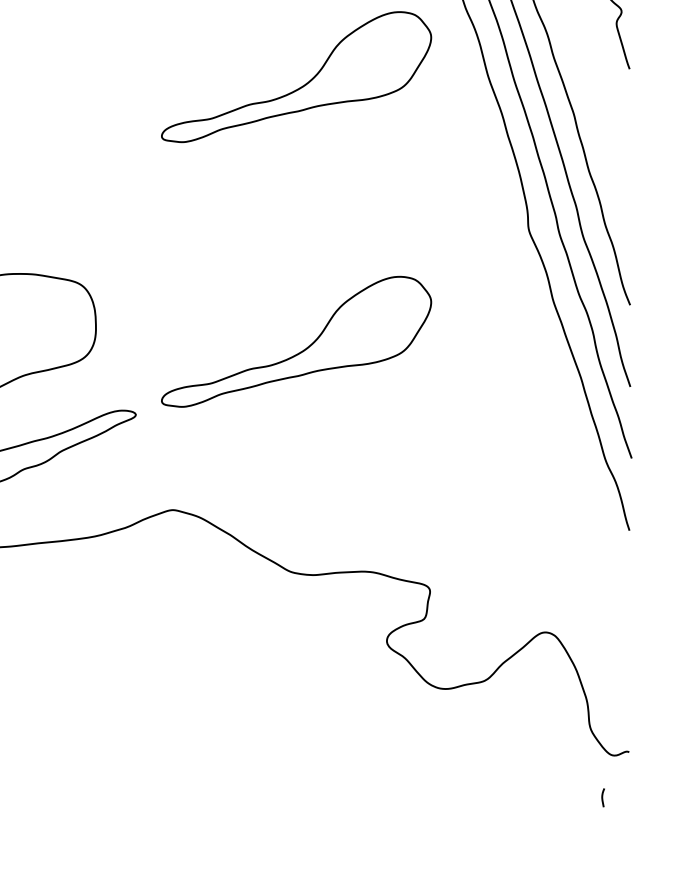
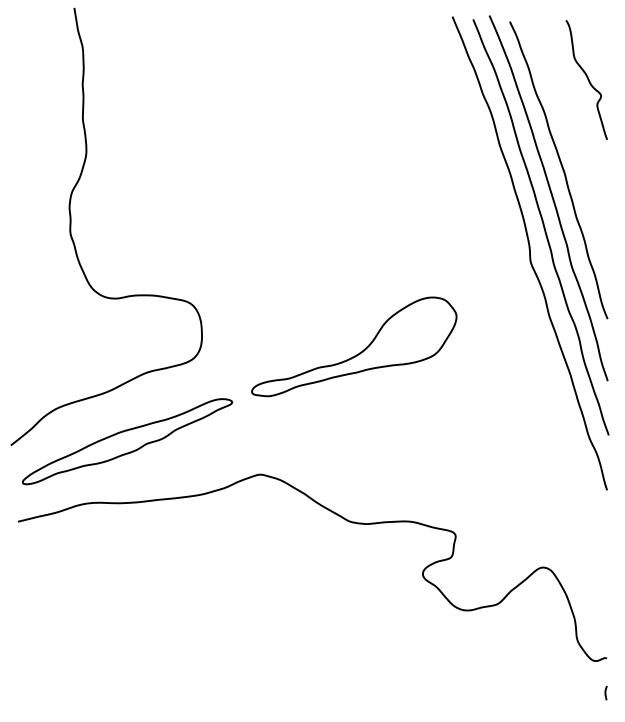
part: (304, 83) -> (360, 150), removed
curve: (602, 796) -> (605, 692), moved

